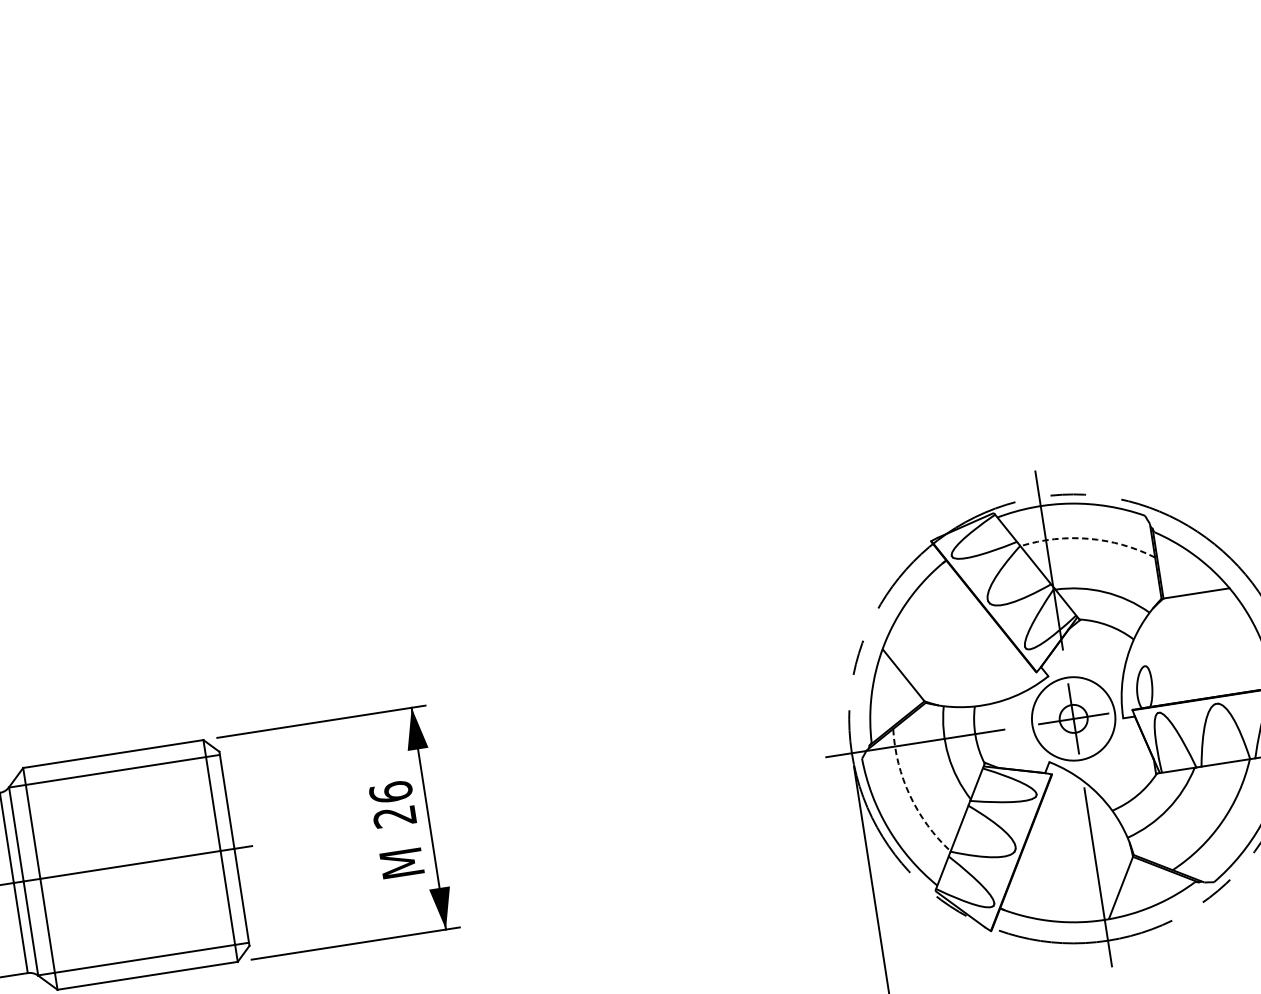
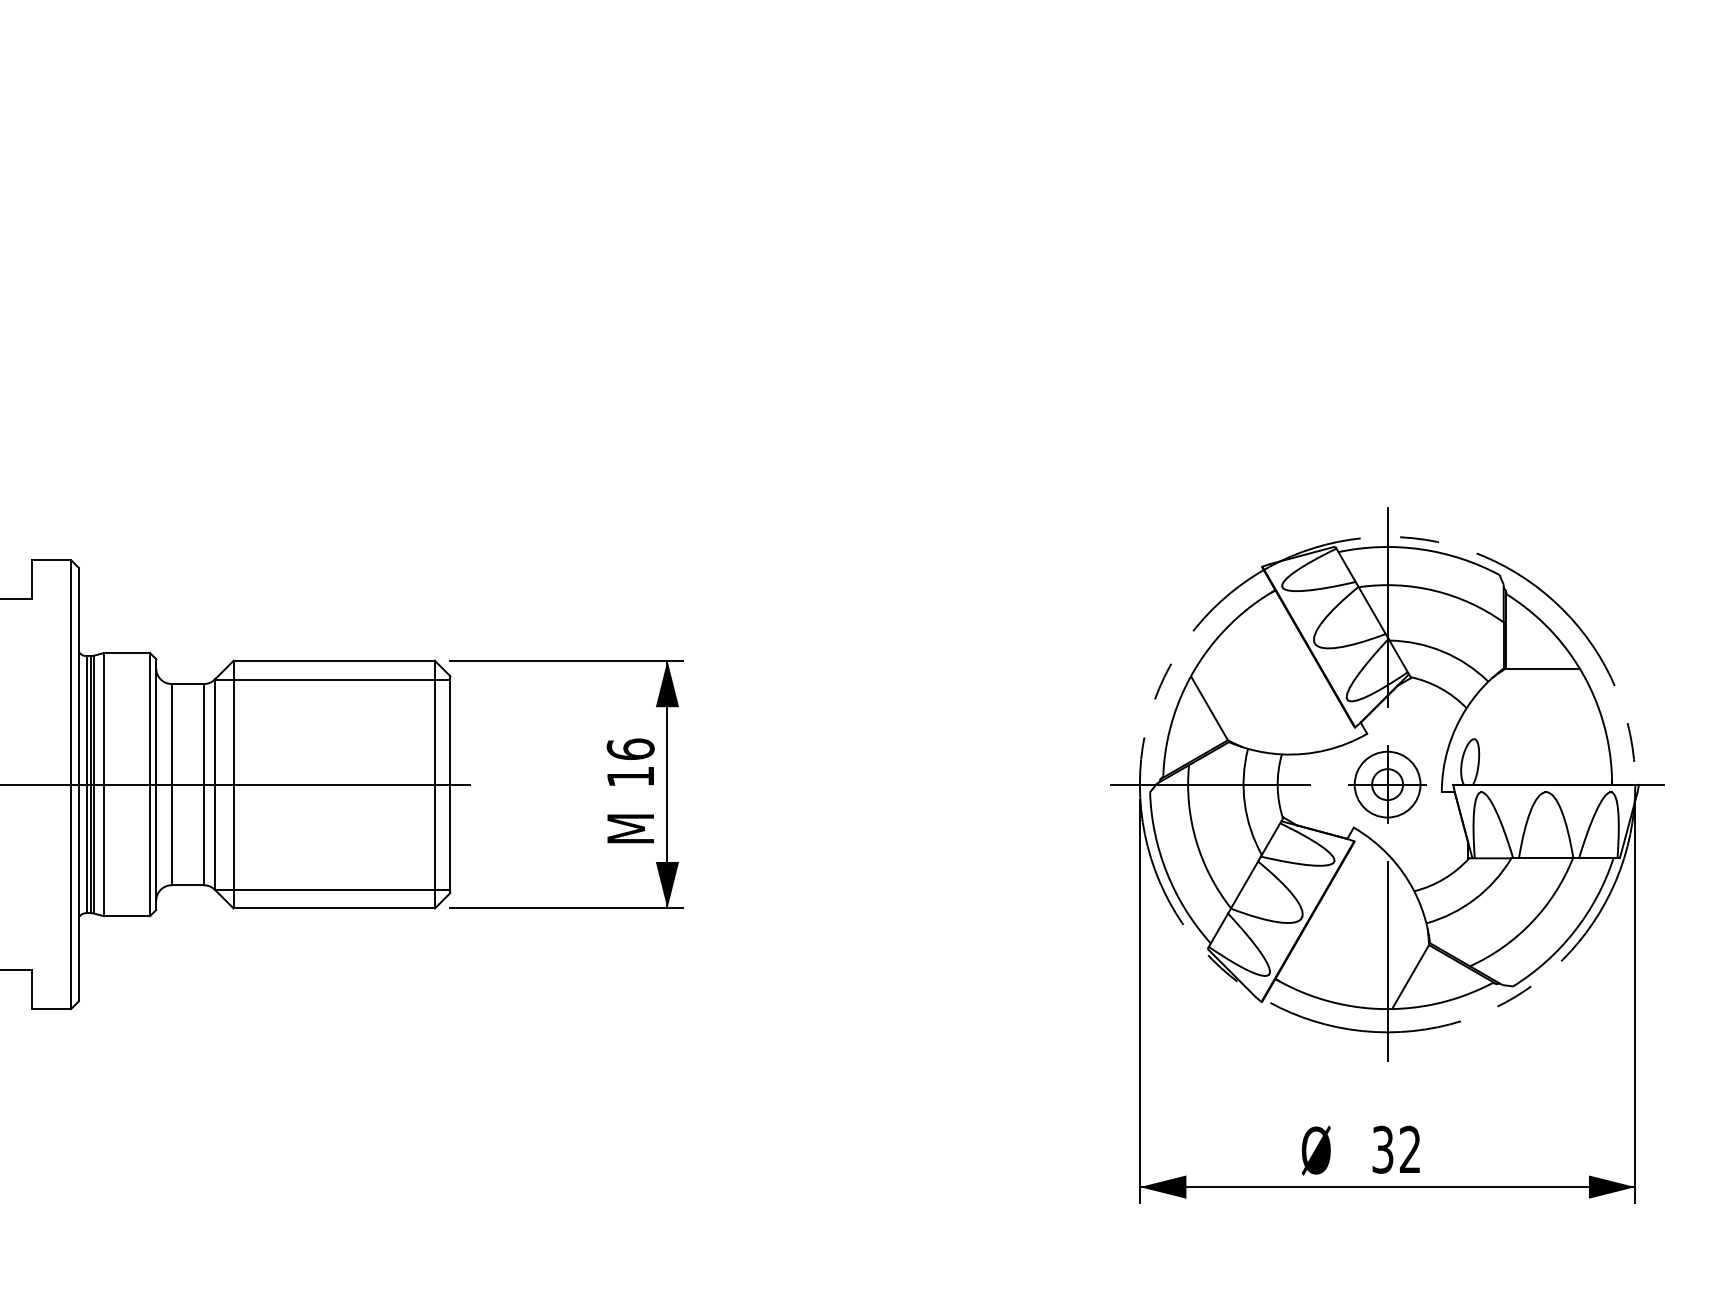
arc: (1088, 538) -> (1434, 590), dashed -> solid
circle: (1073, 718) -> (1387, 784), size x0.71
arc: (910, 795) -> (1196, 840), dashed -> solid
text: (393, 817) -> (629, 777), 26 -> 16

